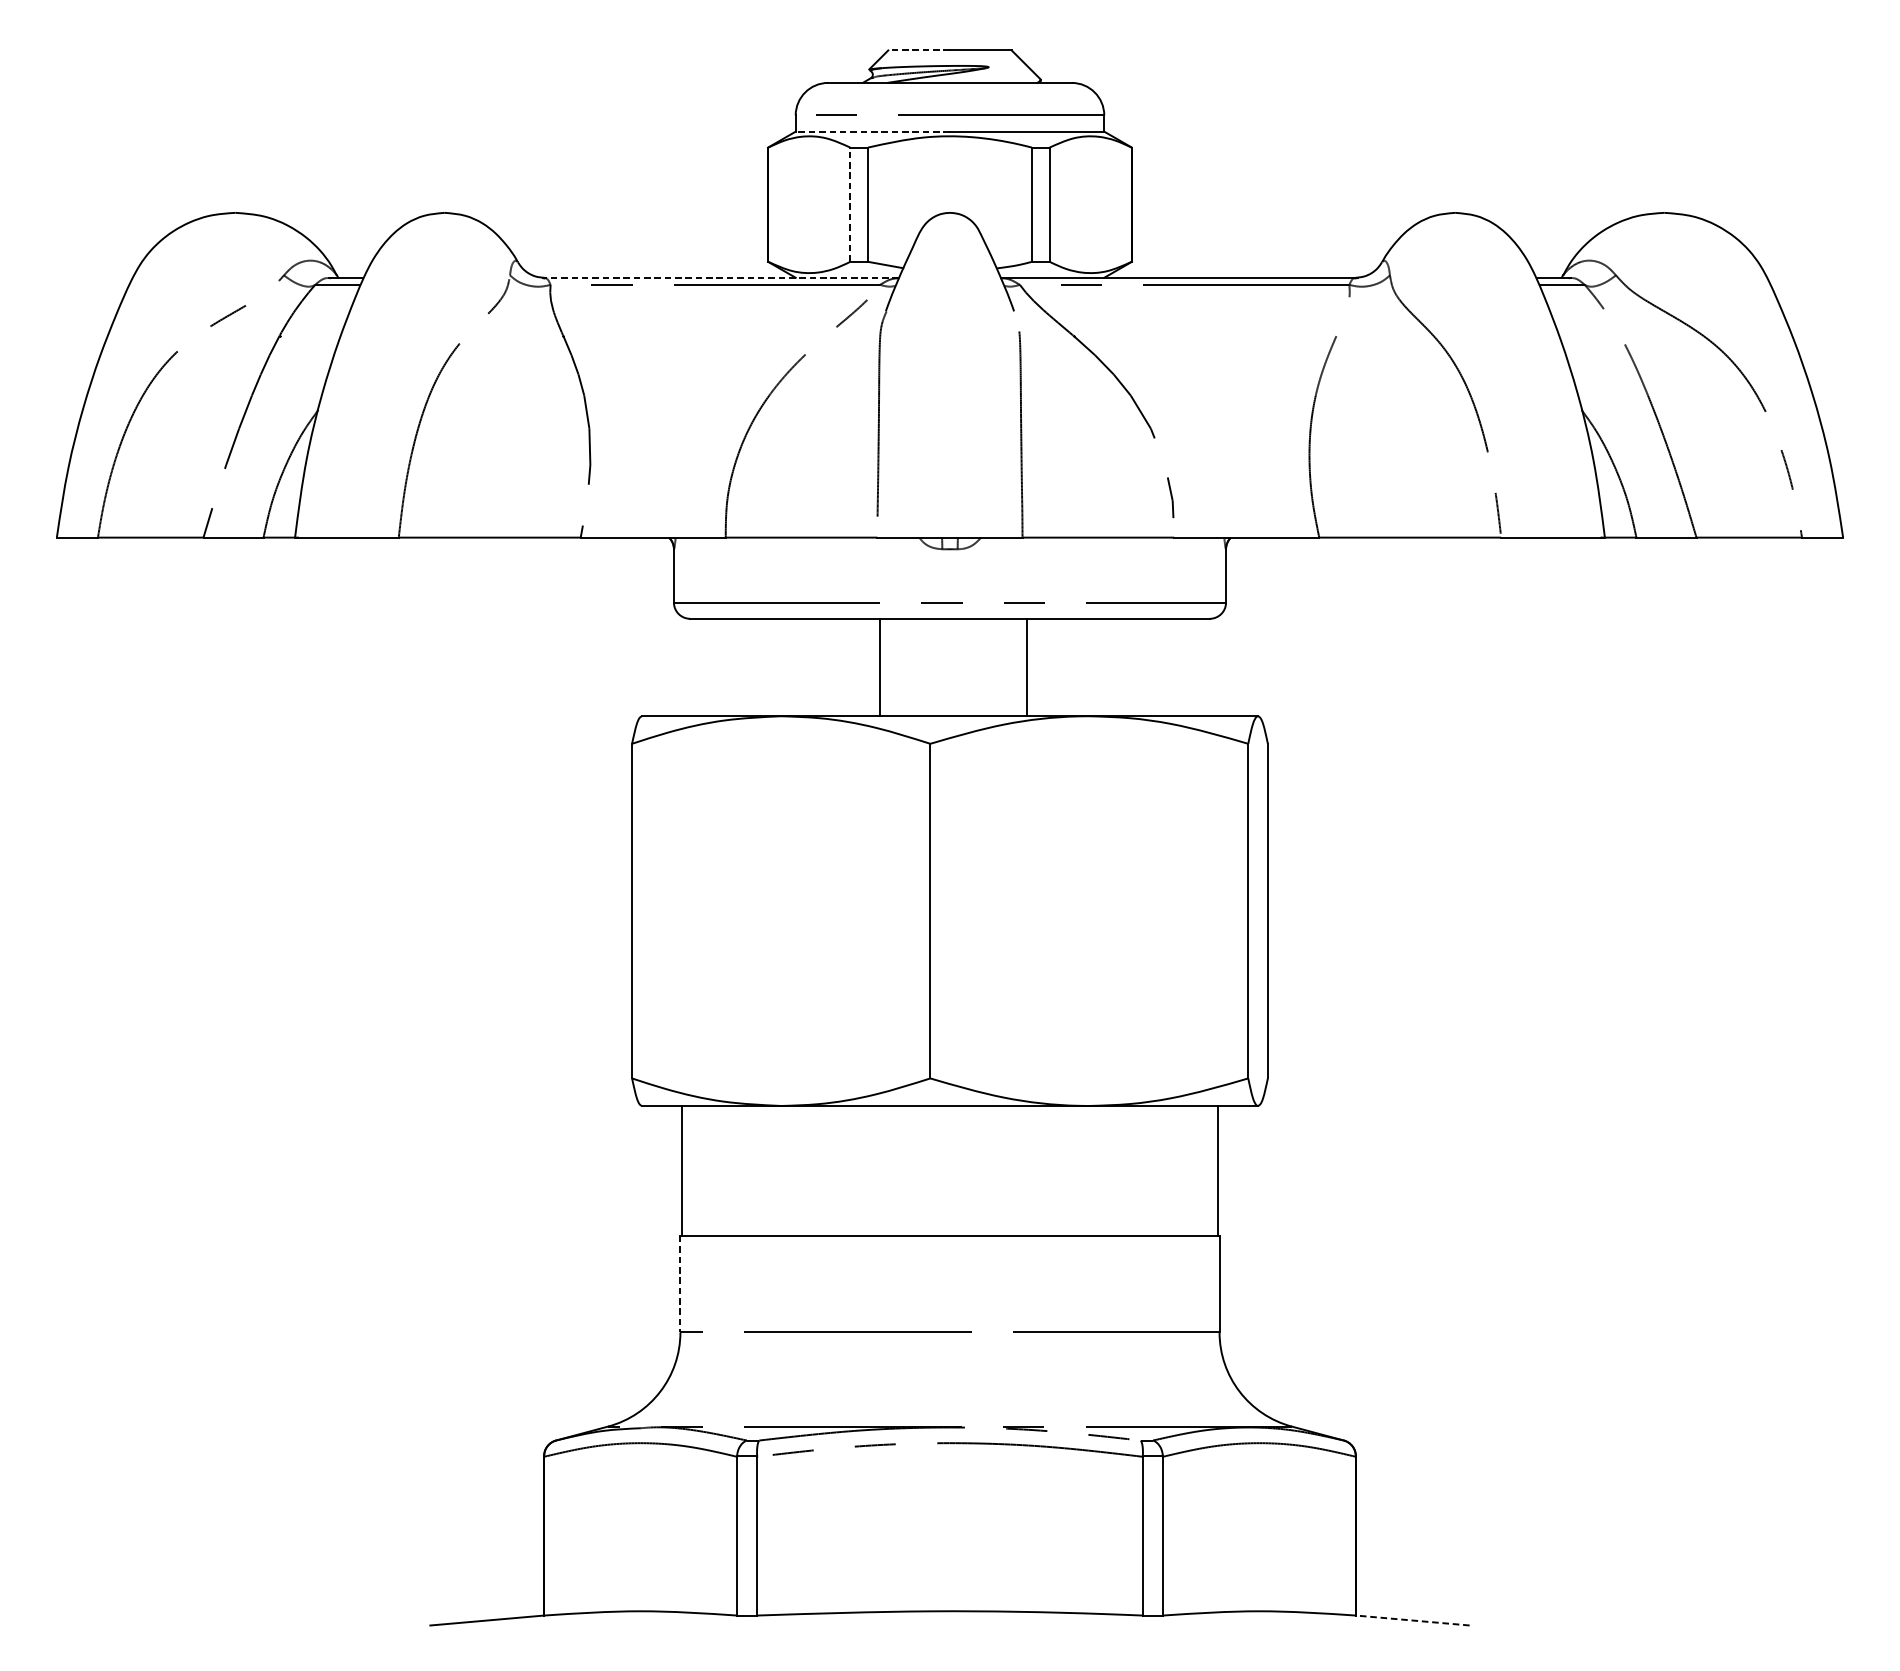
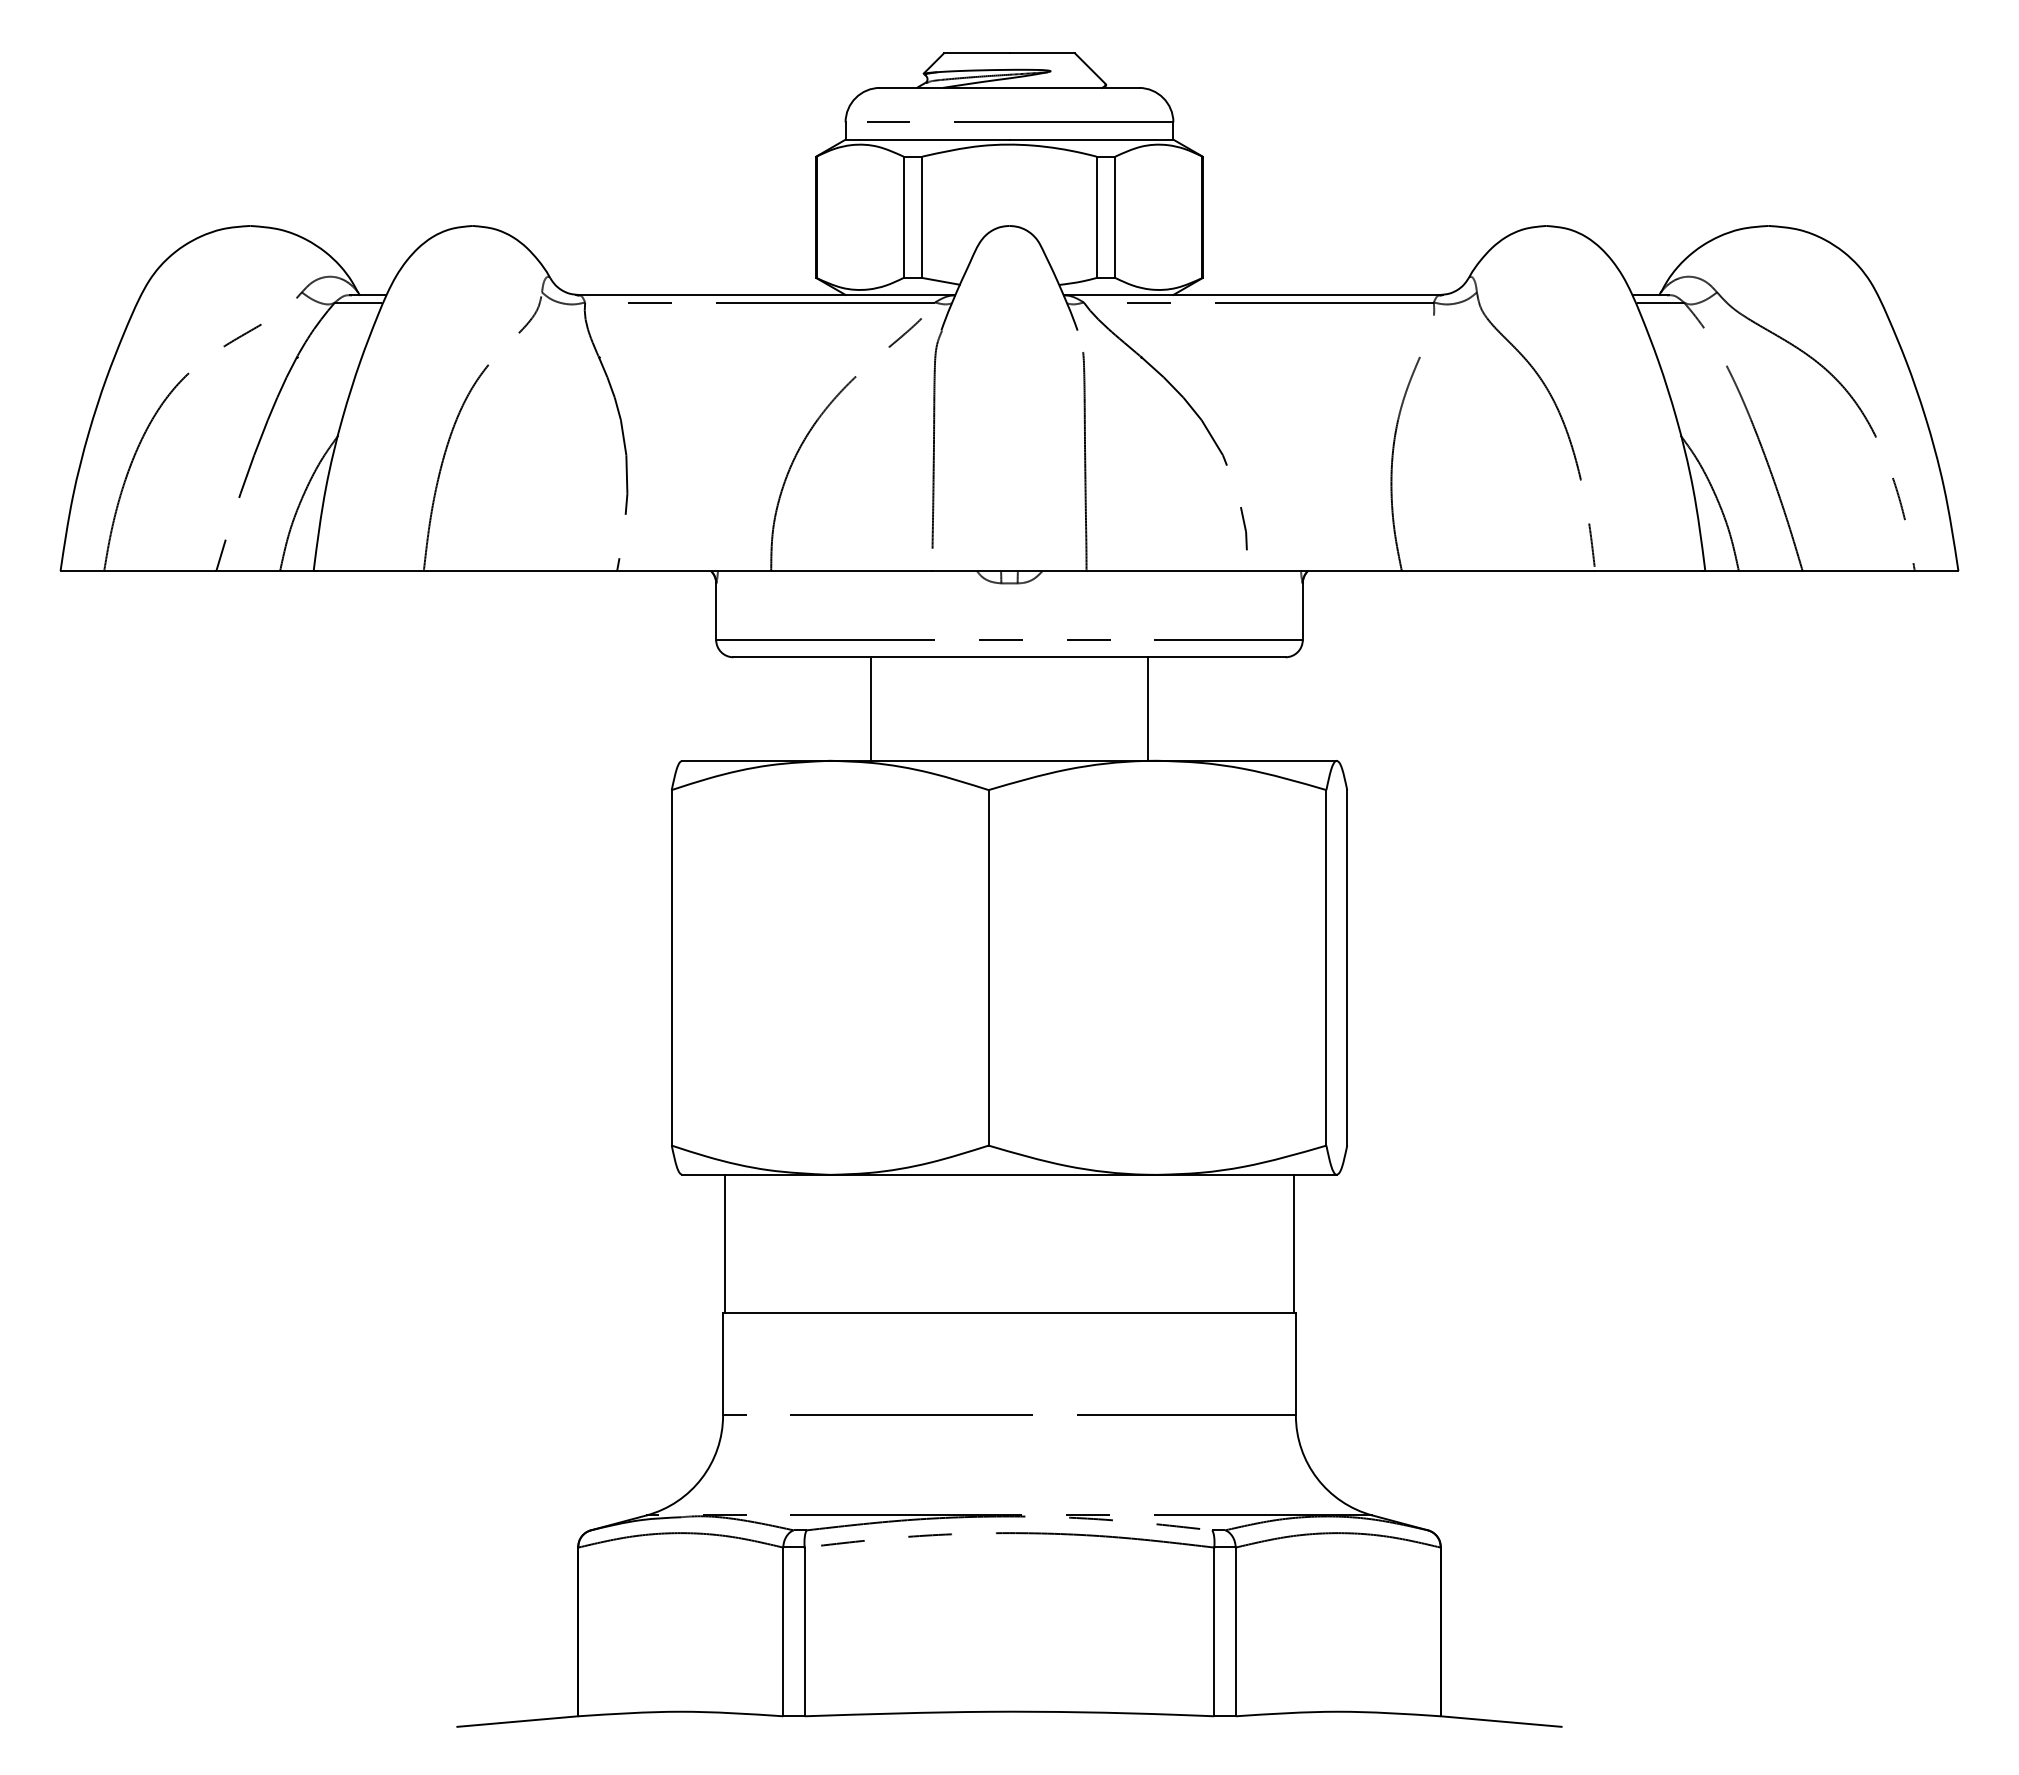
line: (918, 50) -> (976, 53), dashed -> solid
line: (872, 131) -> (927, 139), dashed -> solid
line: (850, 204) -> (903, 217), dashed -> solid
line: (720, 277) -> (765, 294), dashed -> solid
line: (880, 667) -> (871, 708), moved
line: (1027, 667) -> (1147, 708), moved
line: (680, 1284) -> (723, 1364), dashed -> solid
line: (1413, 1620) -> (1501, 1721), dashed -> solid

